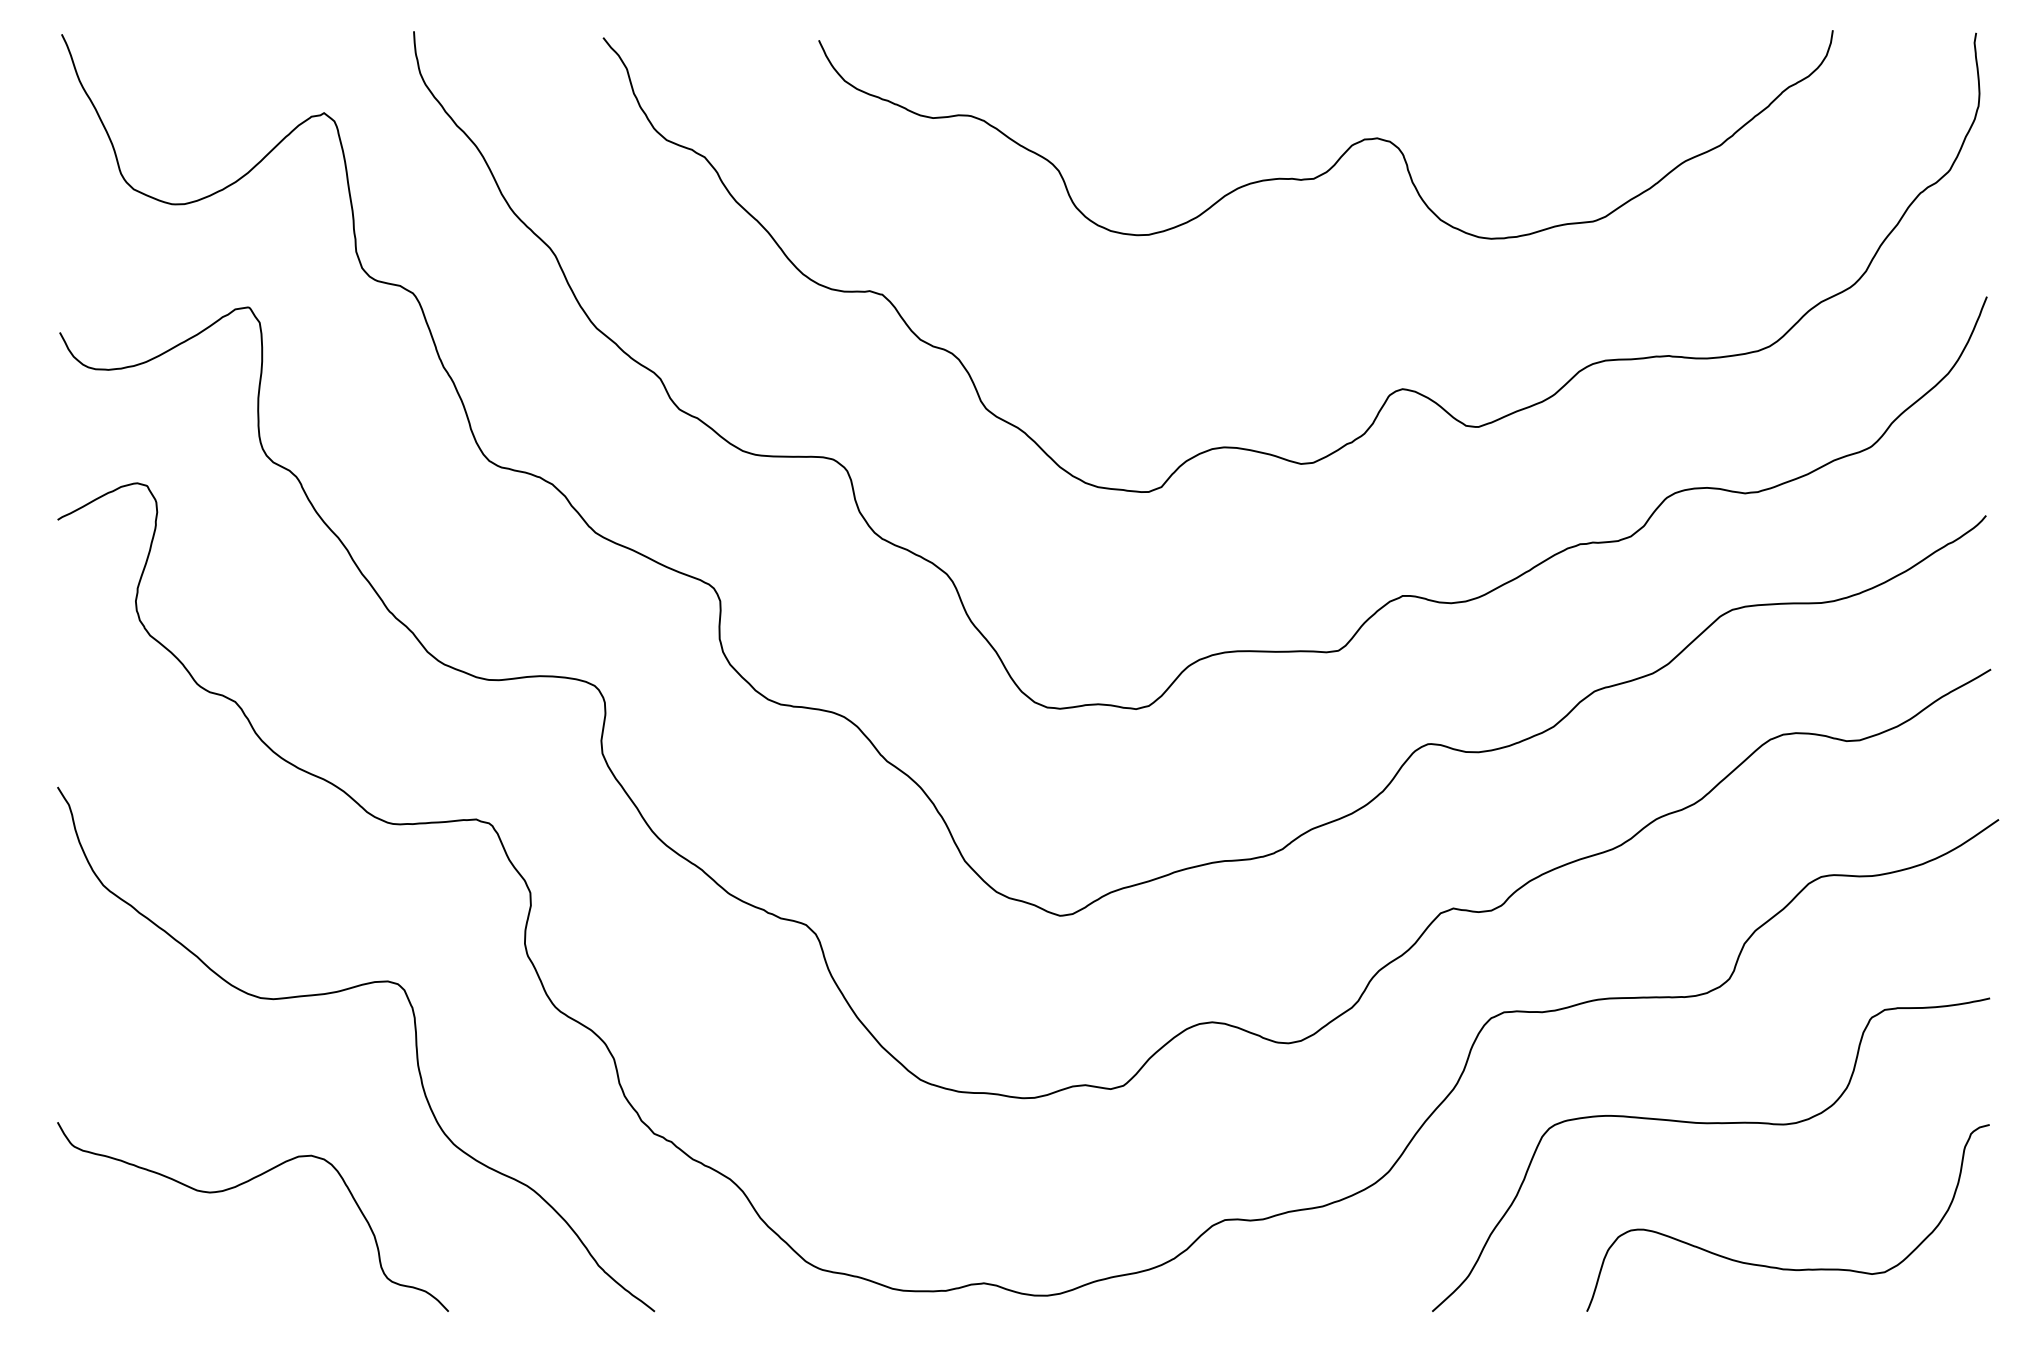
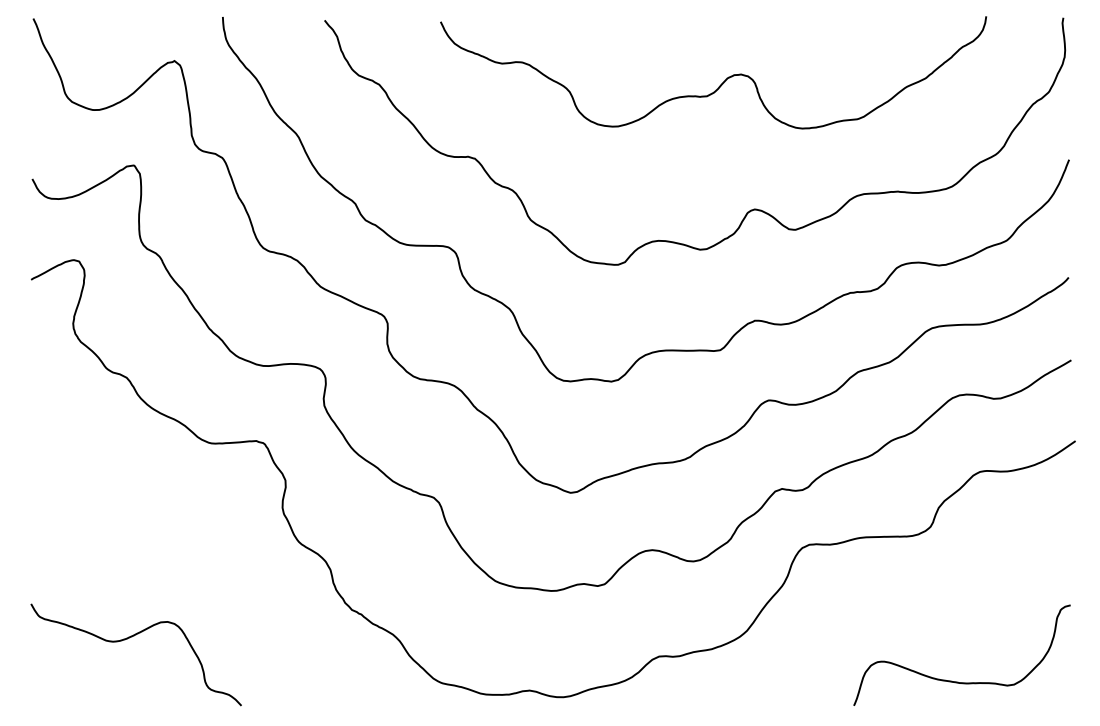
curve: (340, 993) -> (183, 534), removed
curve: (1710, 1125) -> (920, 605), removed

